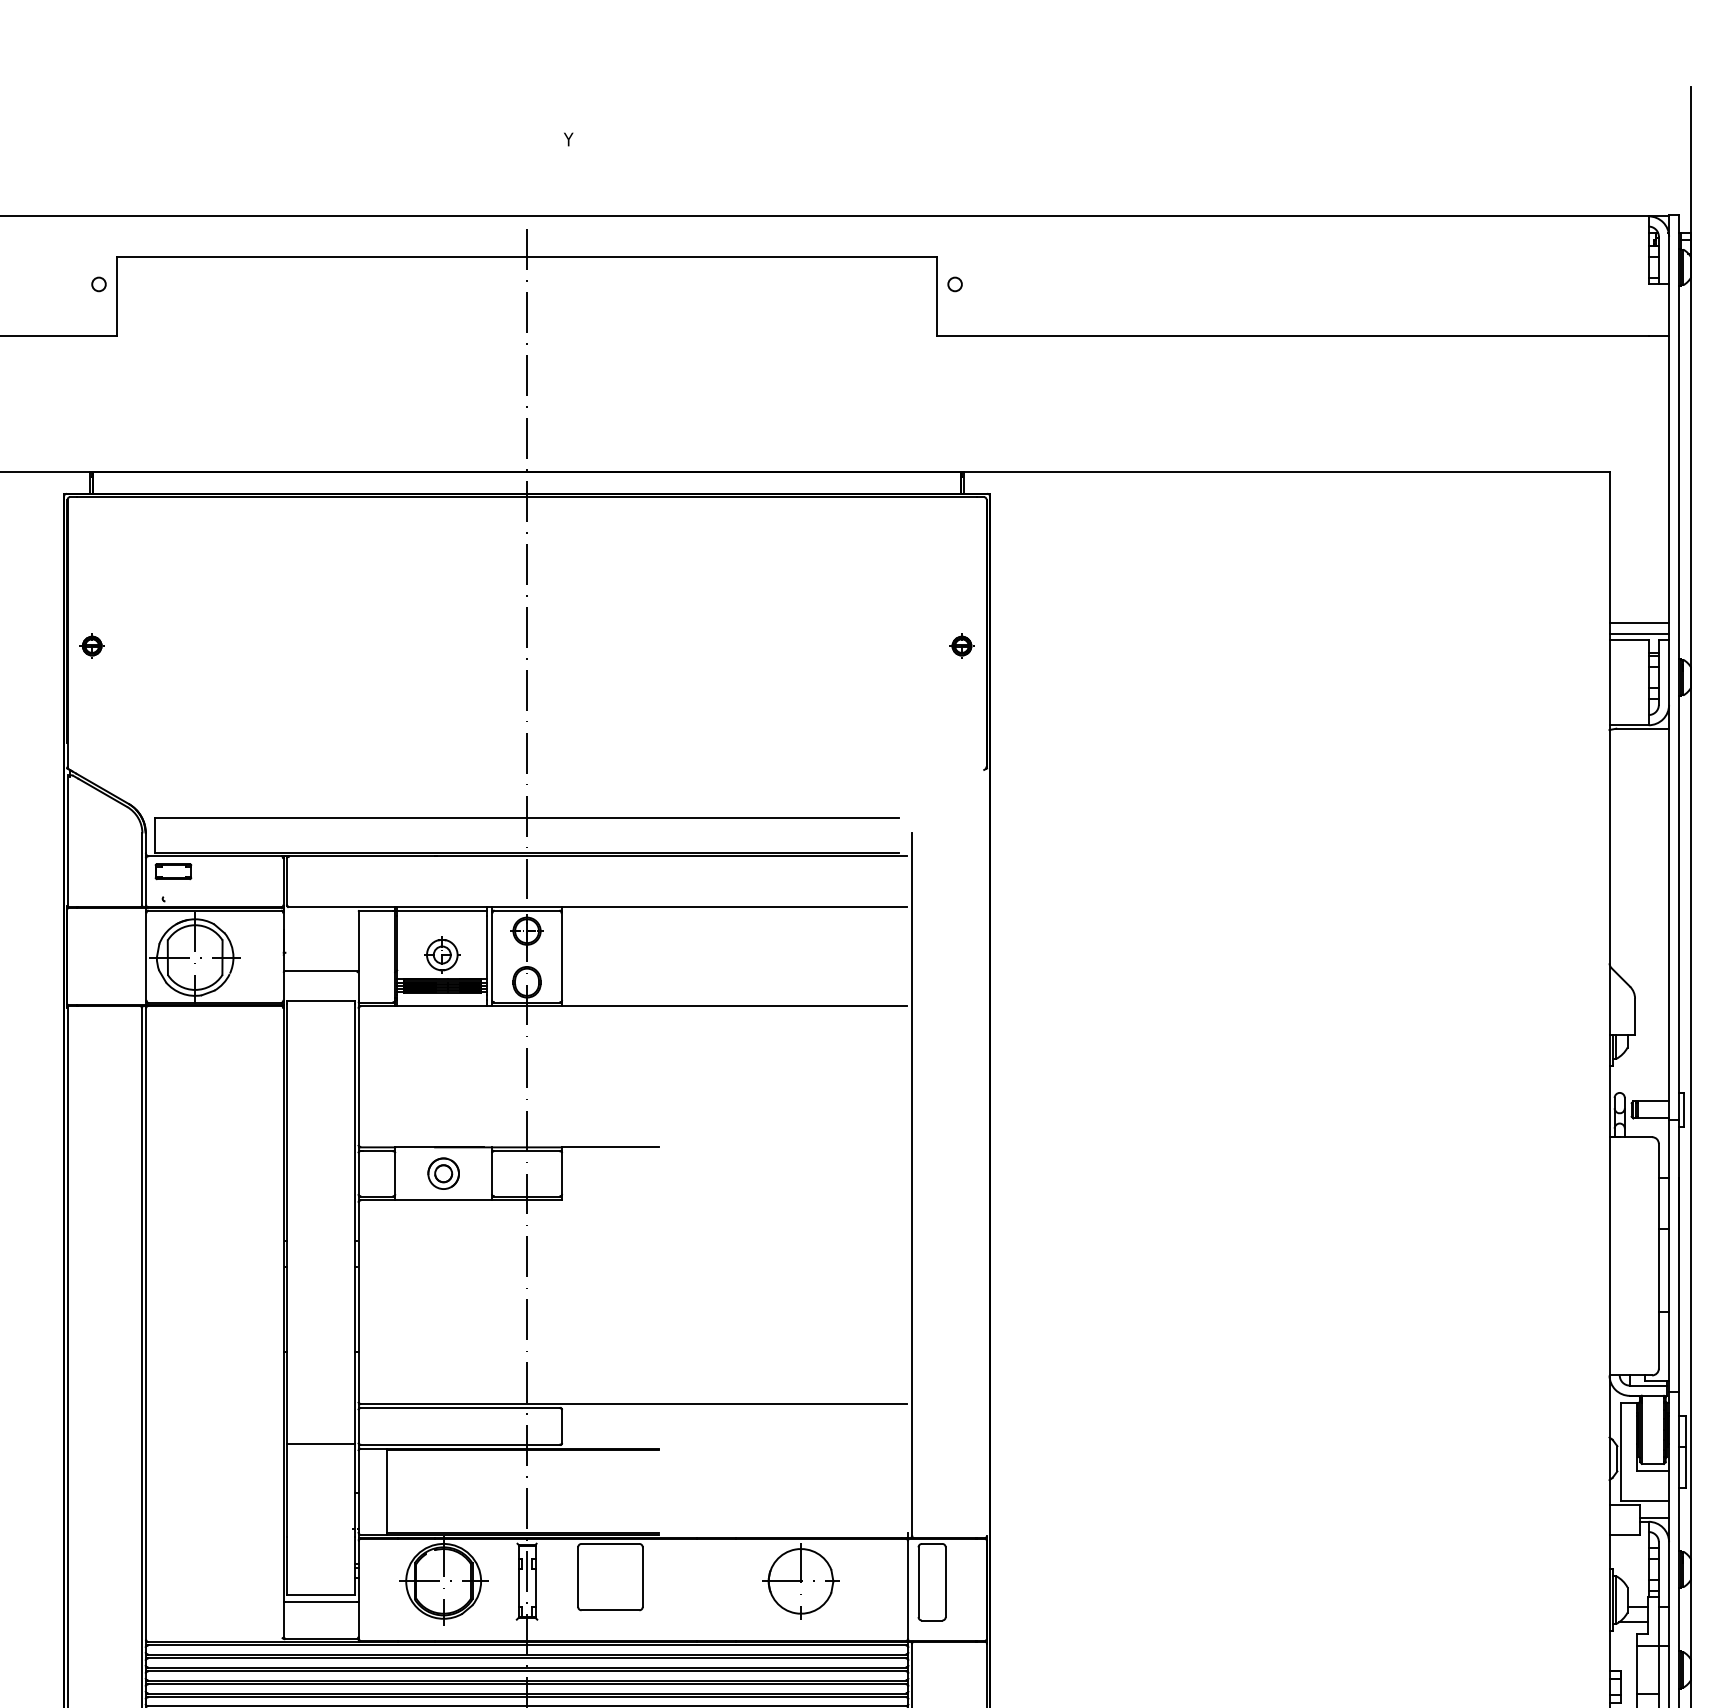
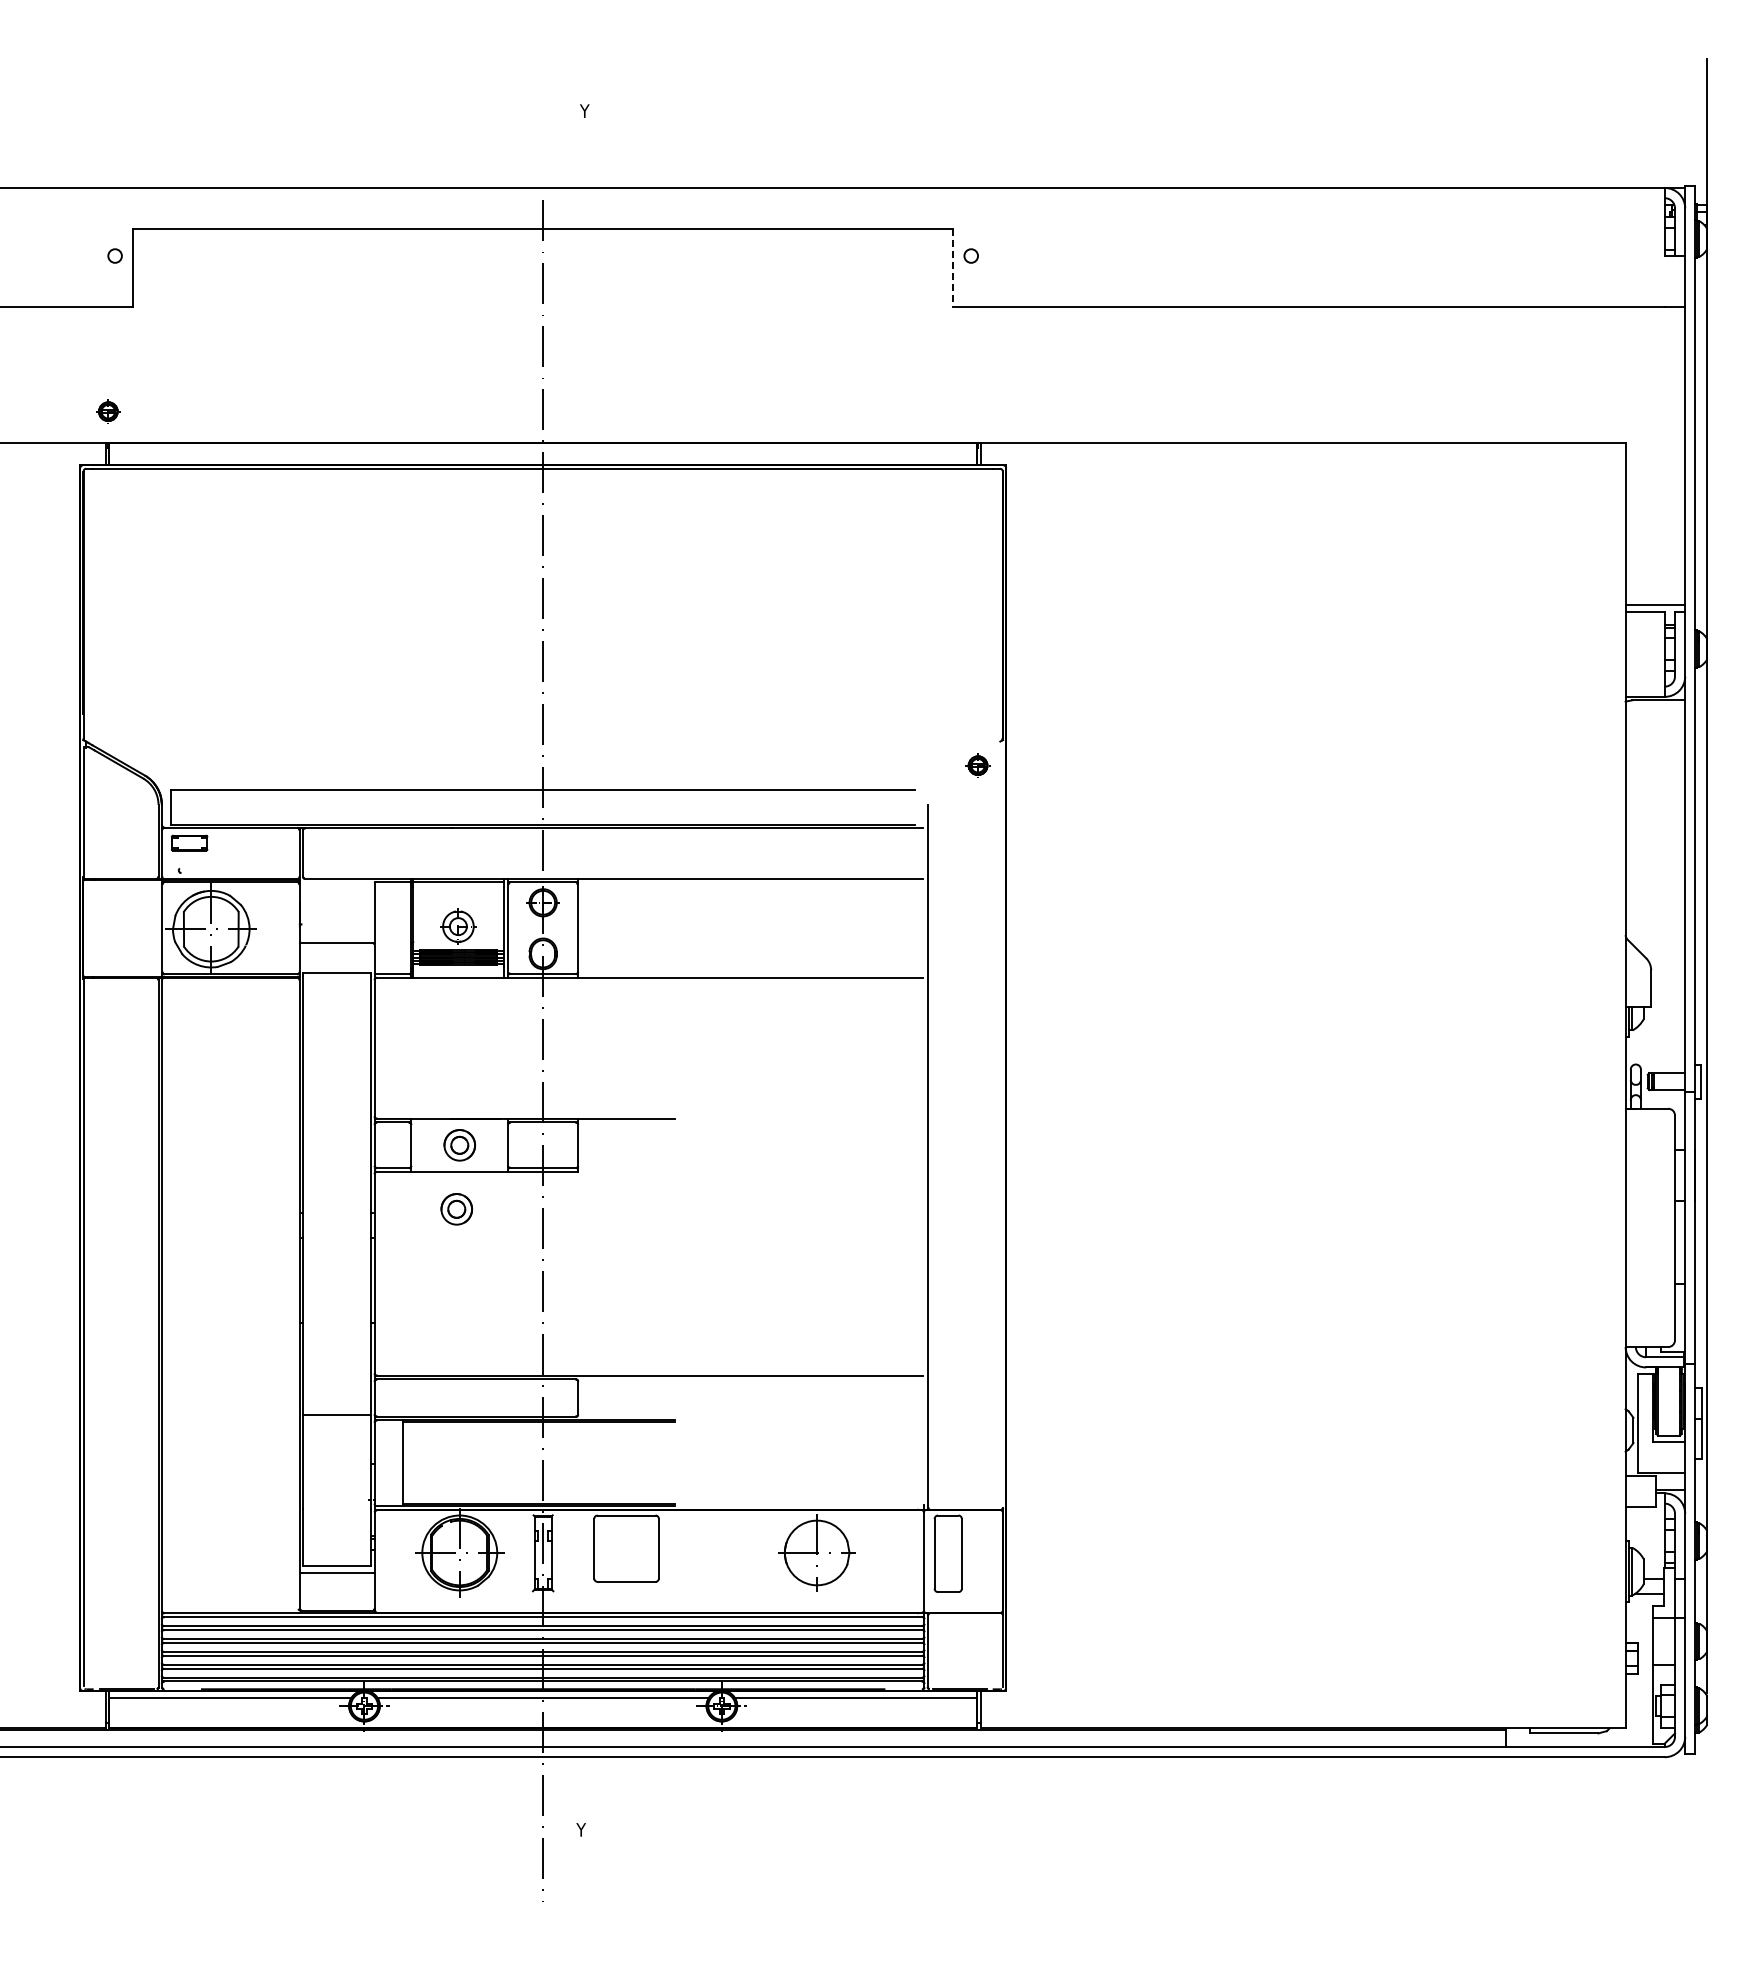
line: (937, 296) -> (953, 268), solid -> dashed
line: (1639, 623) -> (1655, 595), removed
part: (92, 645) -> (108, 411), moved
part: (961, 645) -> (977, 765), moved
part: (440, 1237) -> (456, 1209), added

